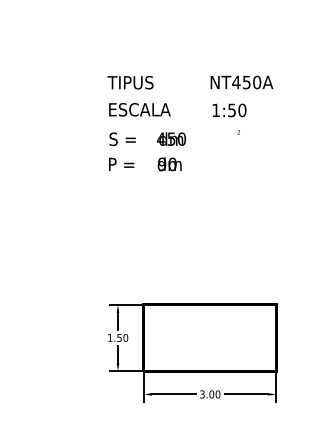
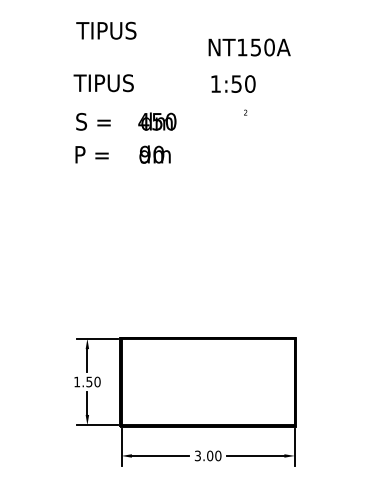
text: (130, 82) -> (106, 30), moved
text: (236, 82) -> (242, 47), NT450A -> NT150A
text: (138, 109) -> (114, 82), ESCALA -> TIPUS

